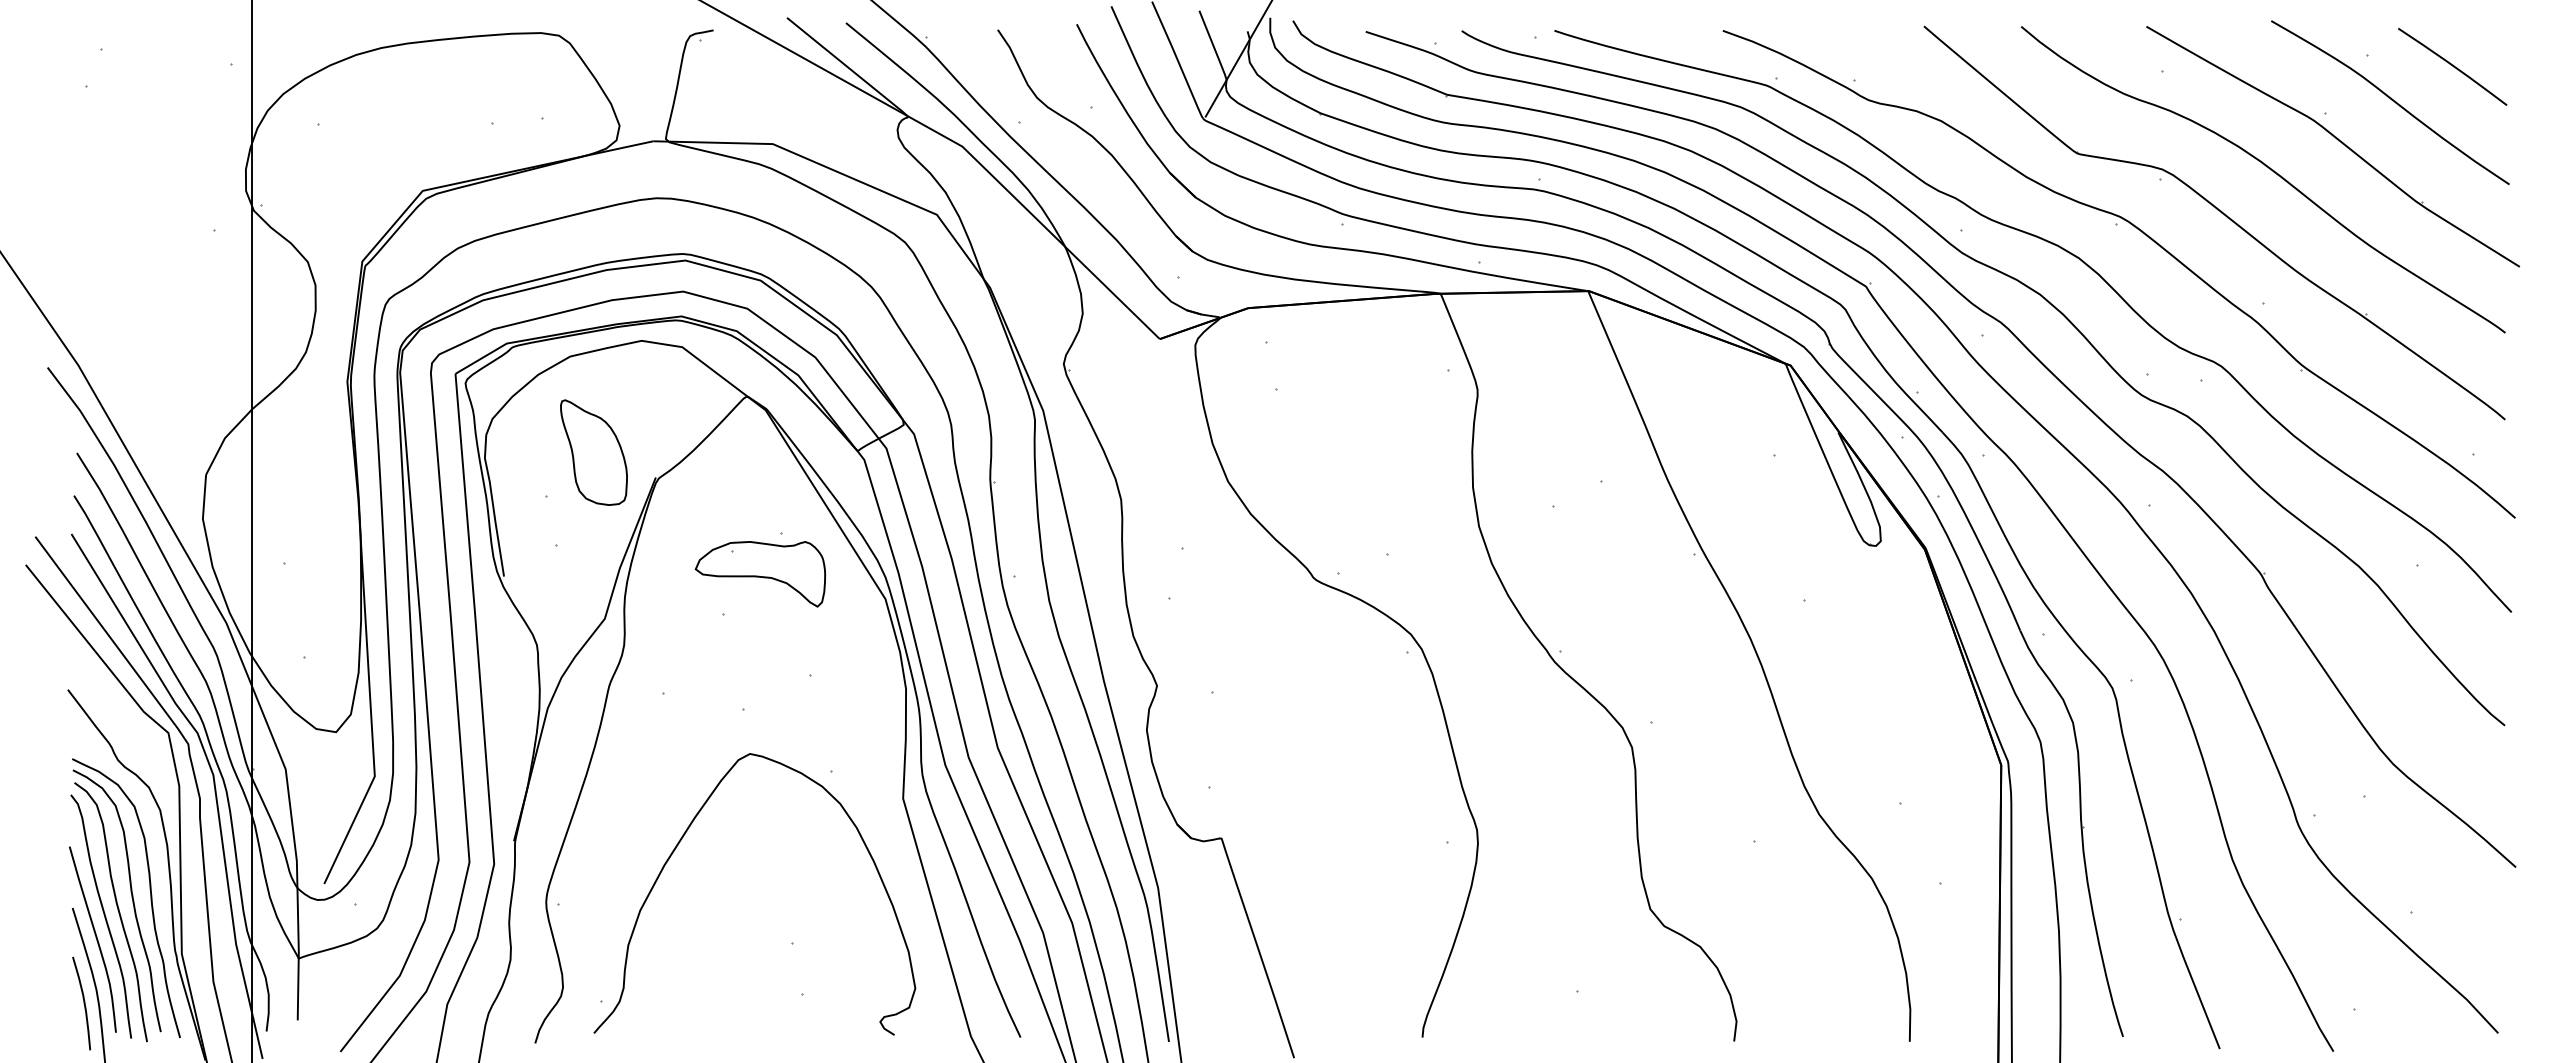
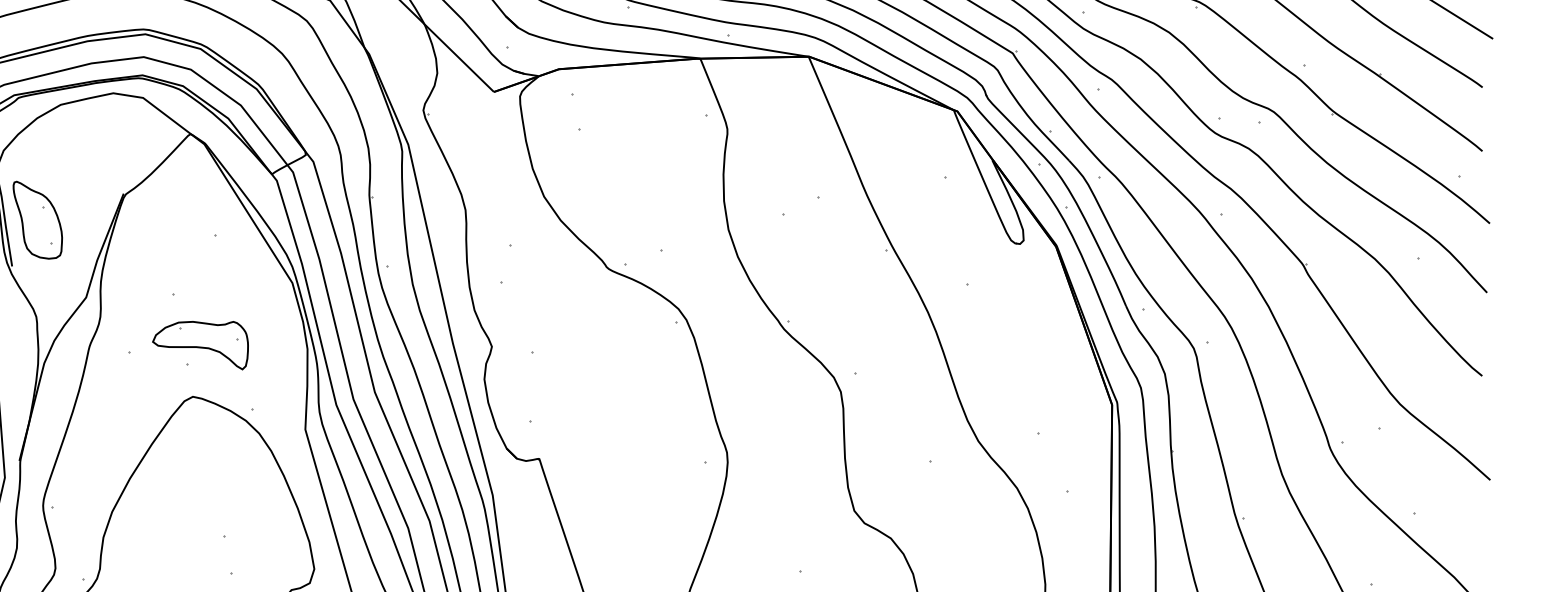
part: (593, 452) -> (37, 220), moved
part: (760, 574) -> (200, 345), moved

